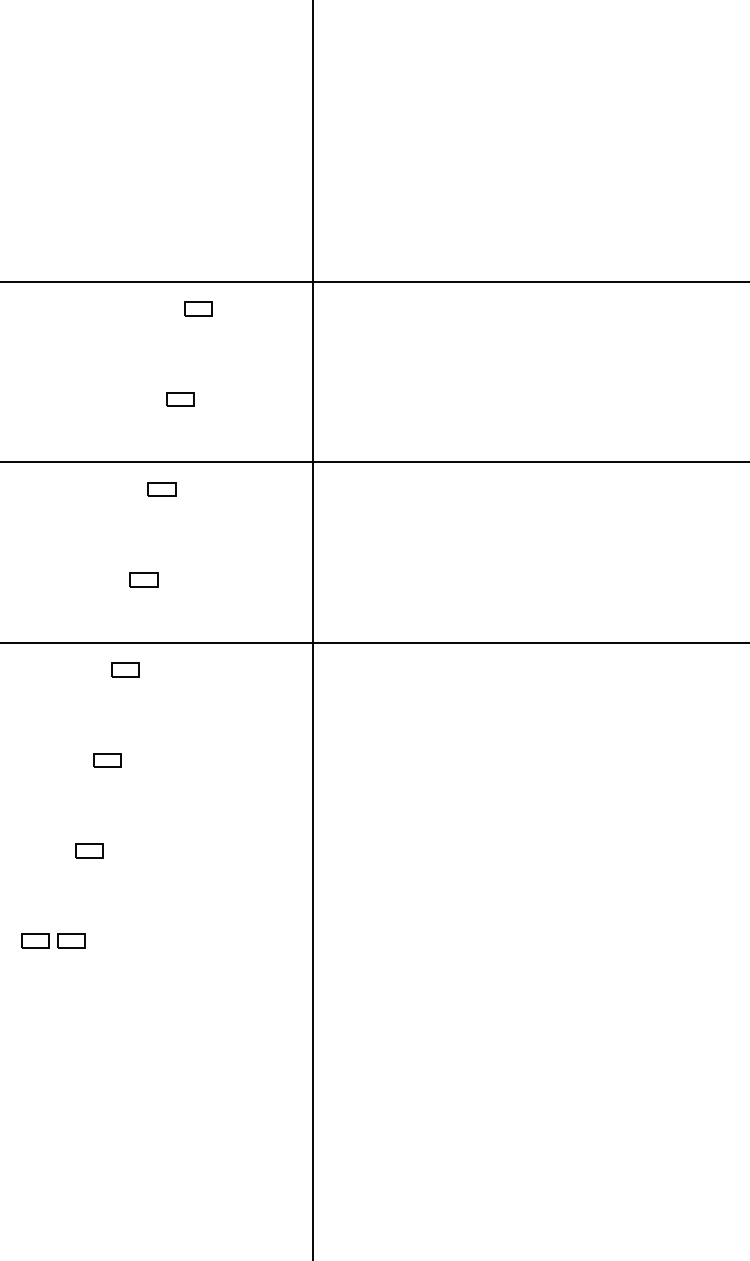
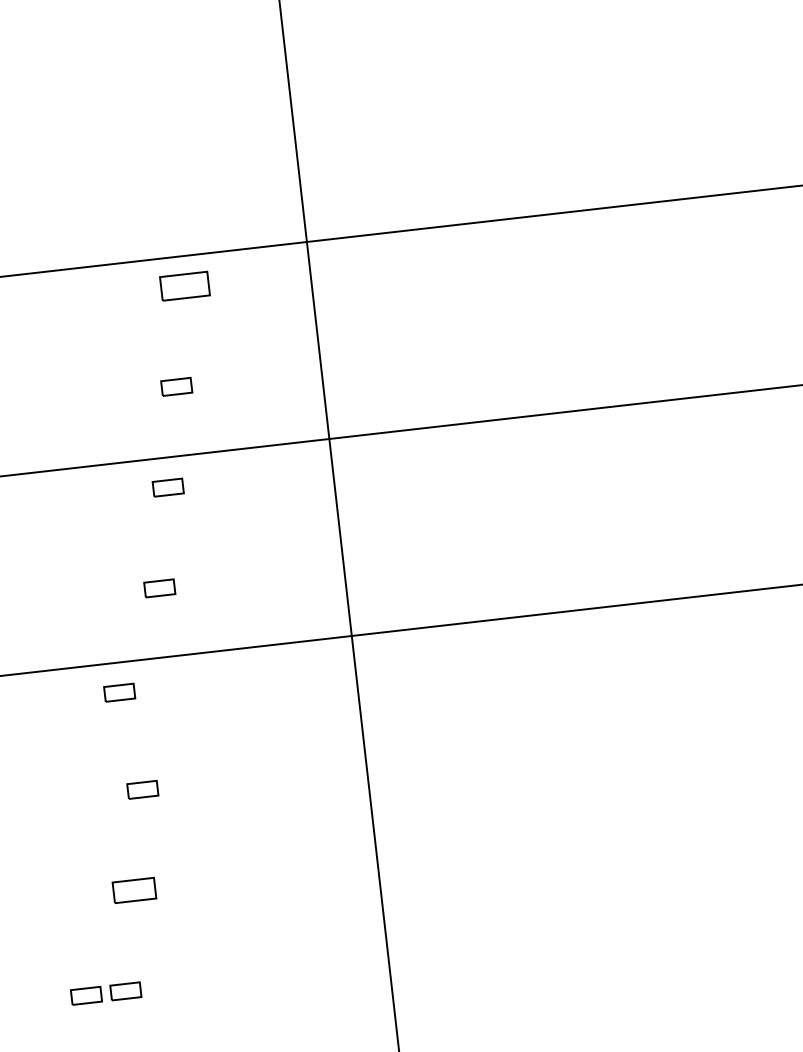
part: (198, 308) -> (185, 285), size x1.6
part: (125, 669) -> (119, 692), moved
part: (89, 850) -> (134, 890), size x1.4

